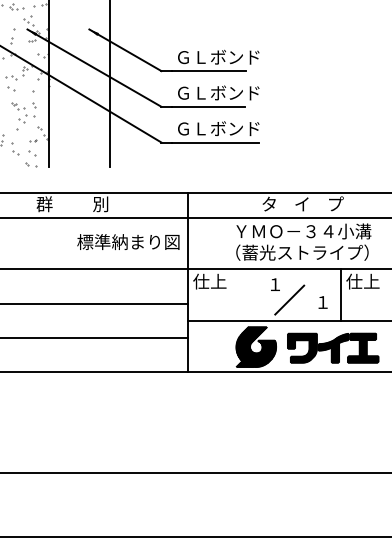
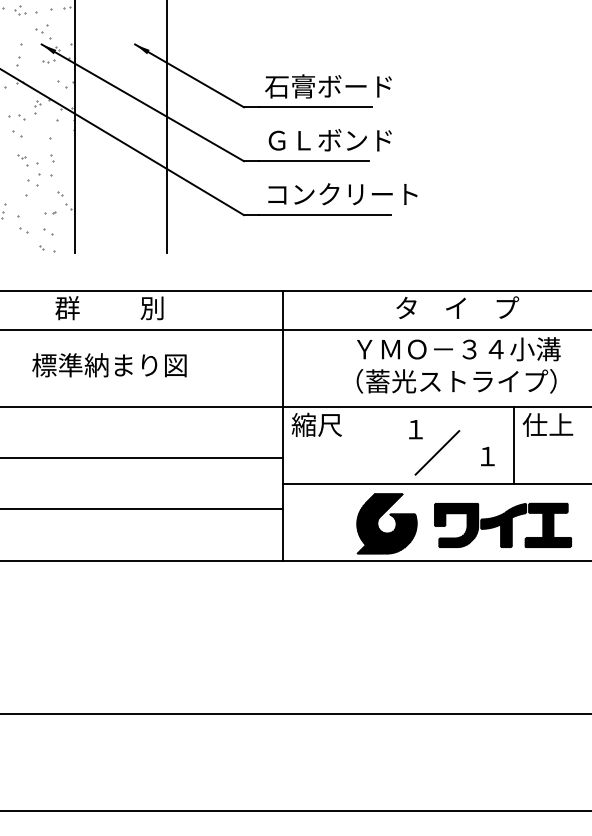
text: (208, 57) -> (314, 86), ＧＬボンド -> 石膏ボード
text: (226, 128) -> (342, 193), ＧＬボンド -> コンクリート
text: (128, 241) -> (109, 364), moved
text: (209, 281) -> (316, 424), 仕上 -> 縮尺

